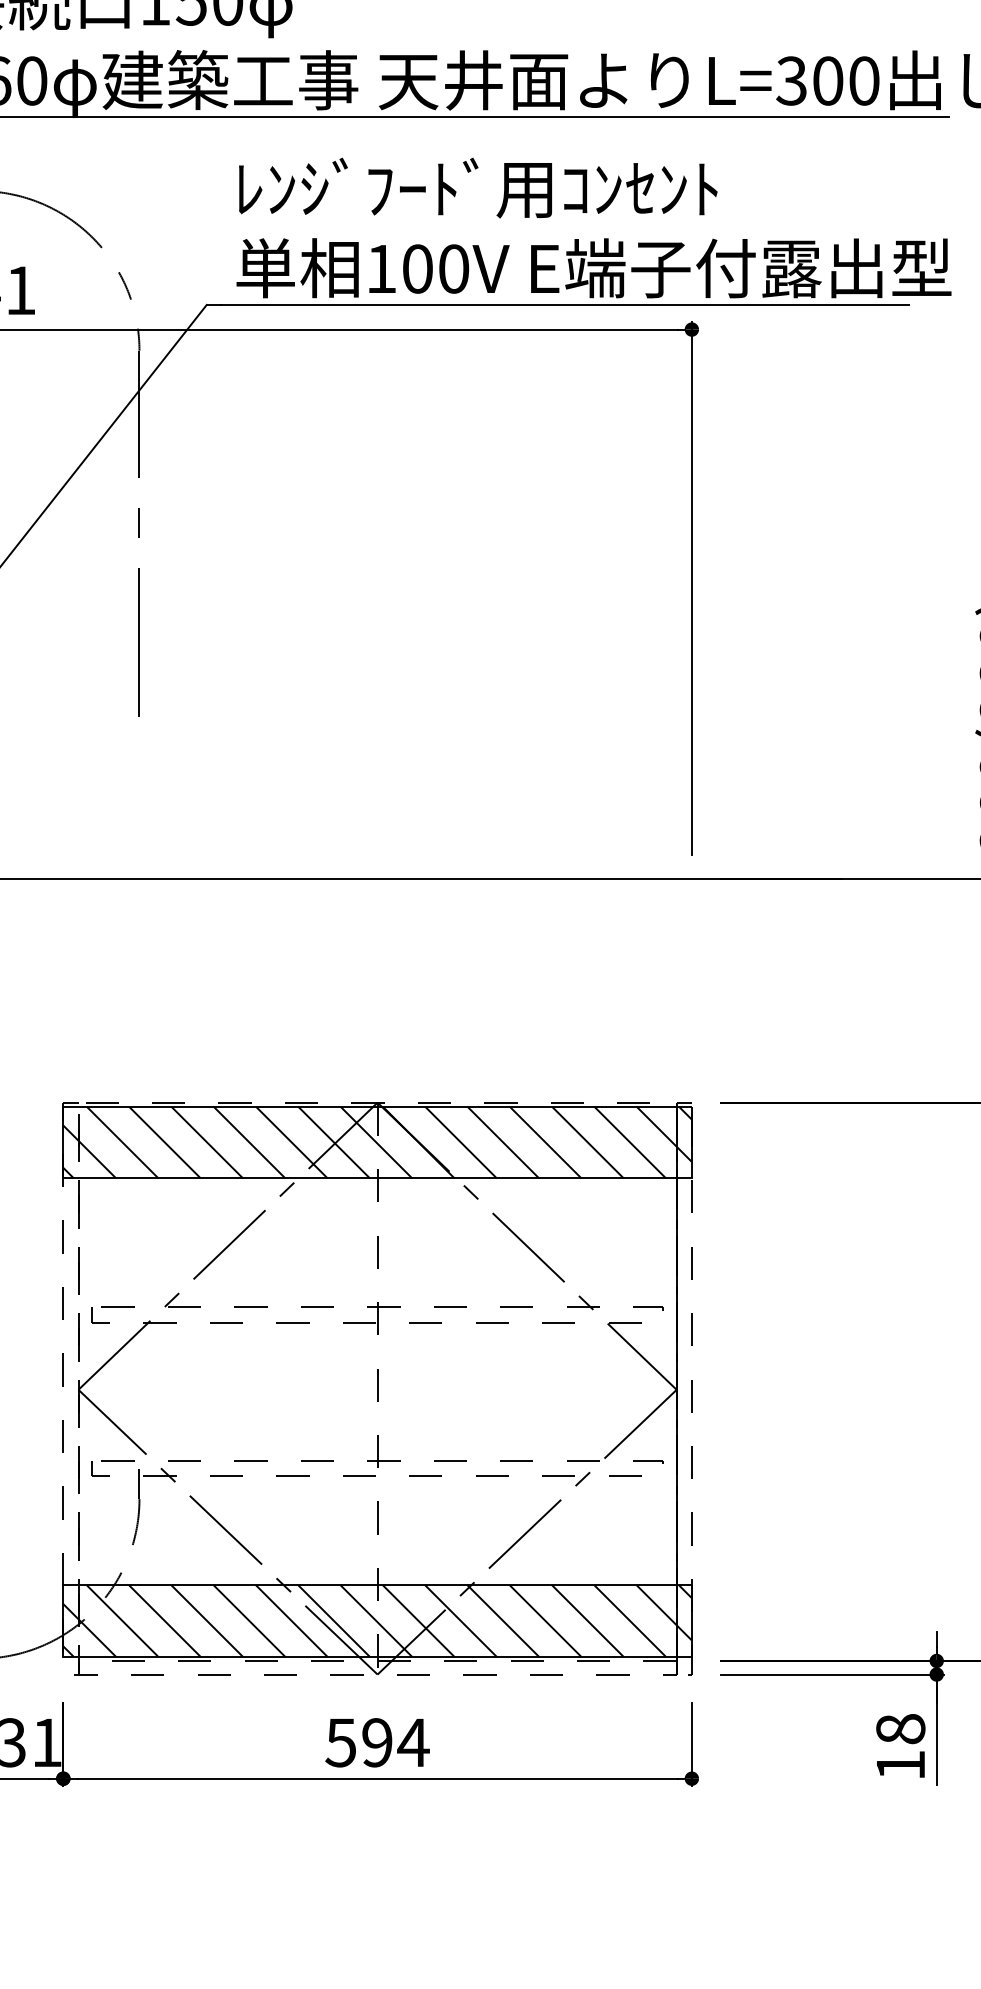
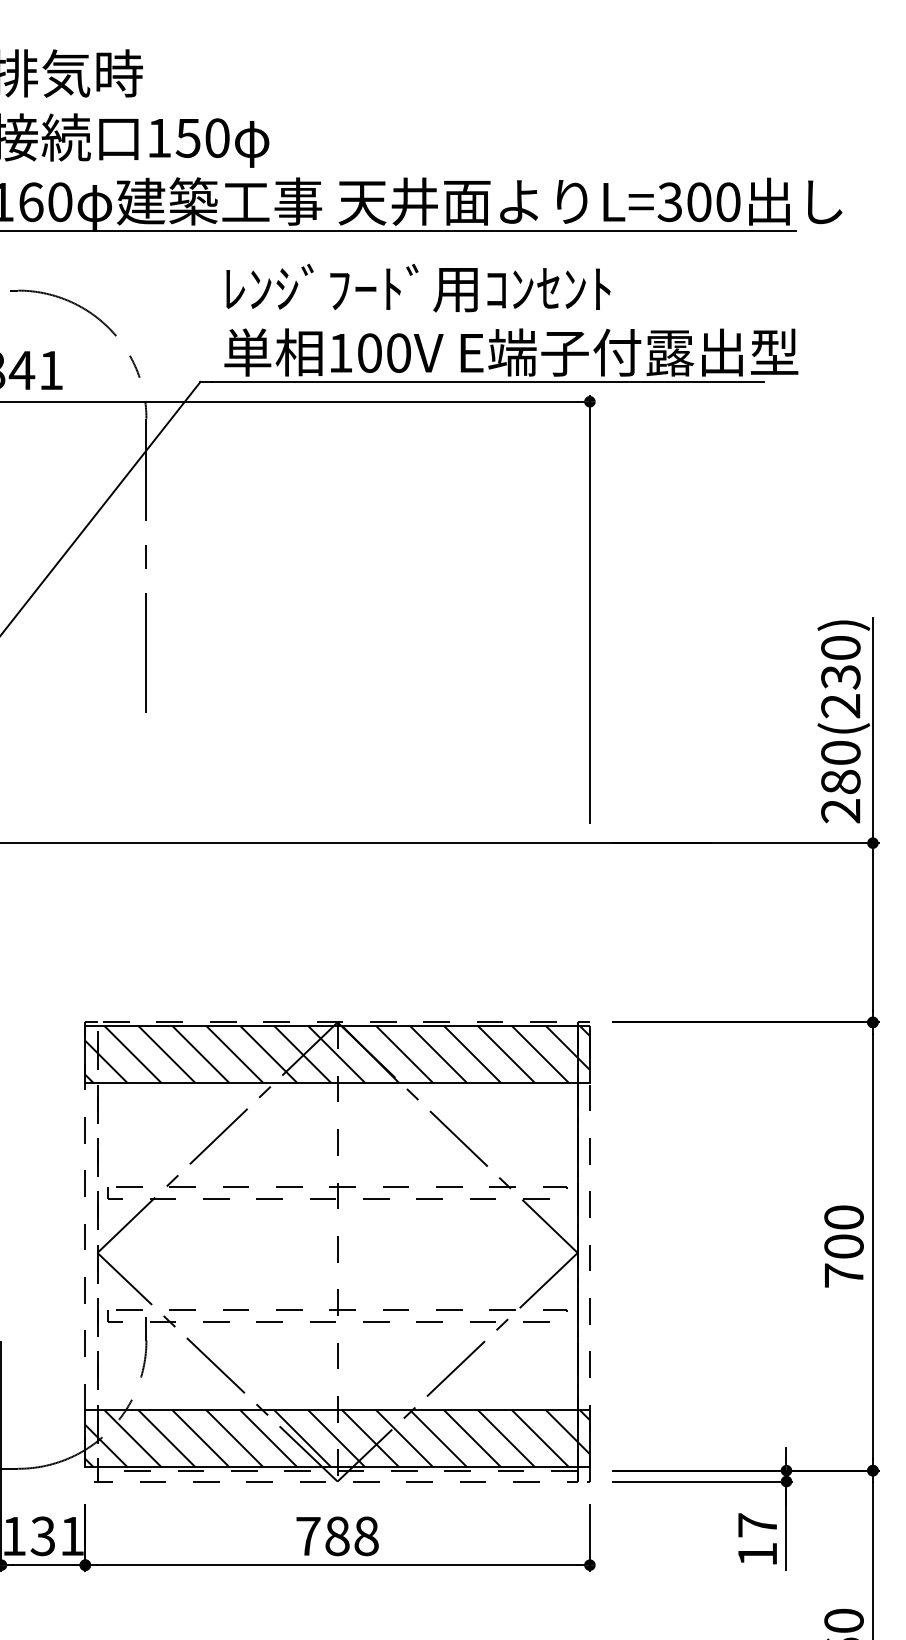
text: (900, 1729) -> (757, 1525), 18 -> 17
text: (377, 1743) -> (337, 1536), 594 -> 788

